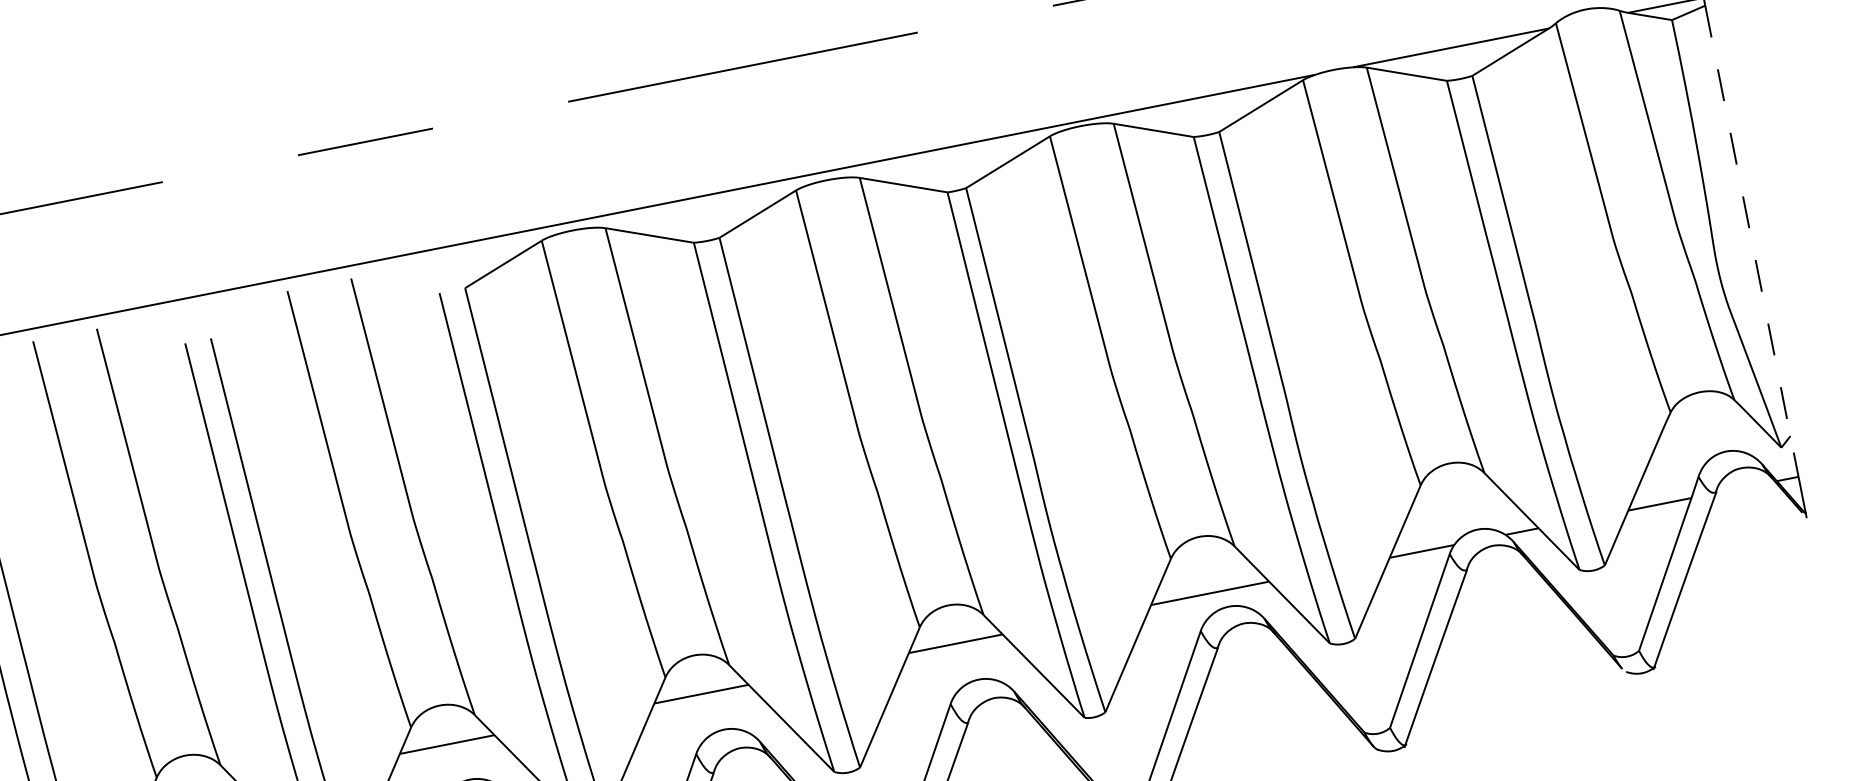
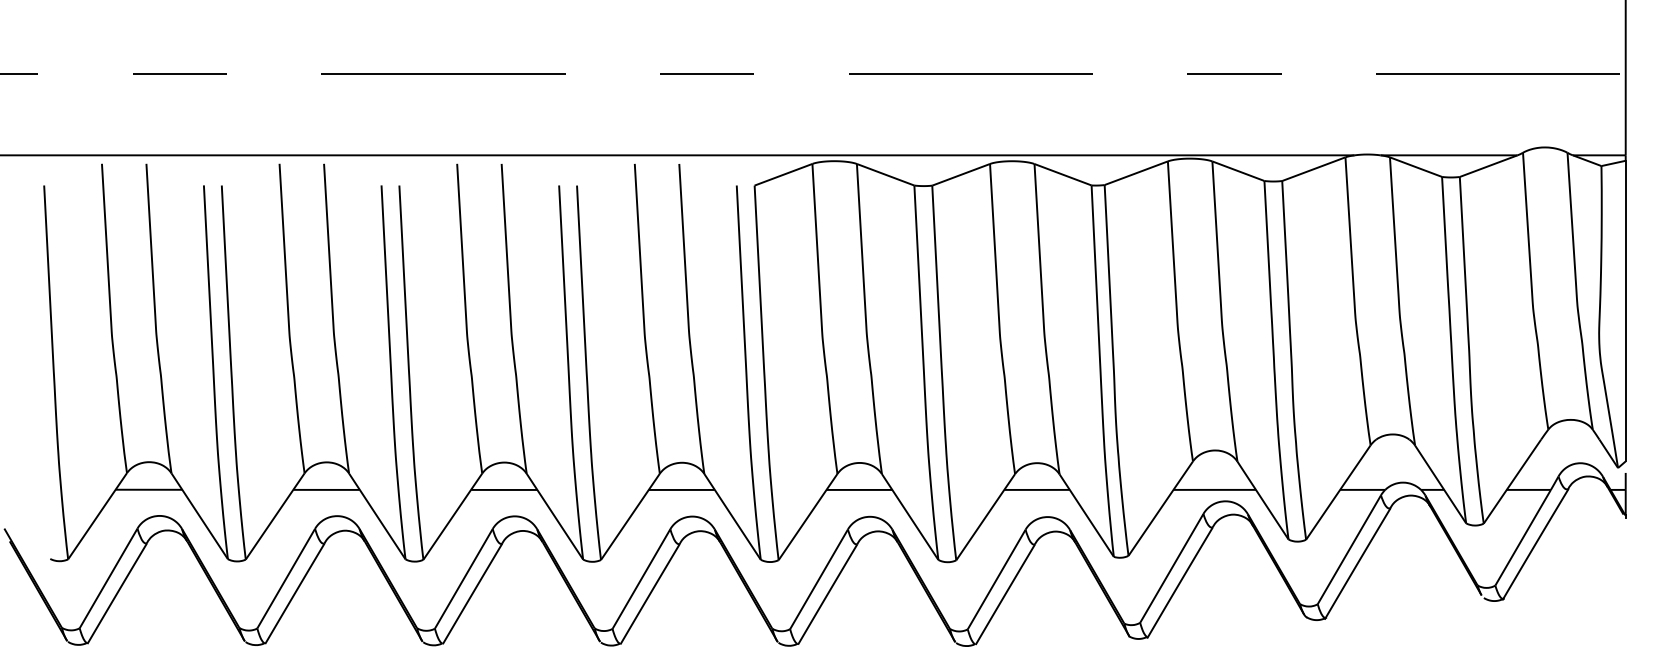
line: (1747, 221) -> (1625, 311), dashed -> solid

